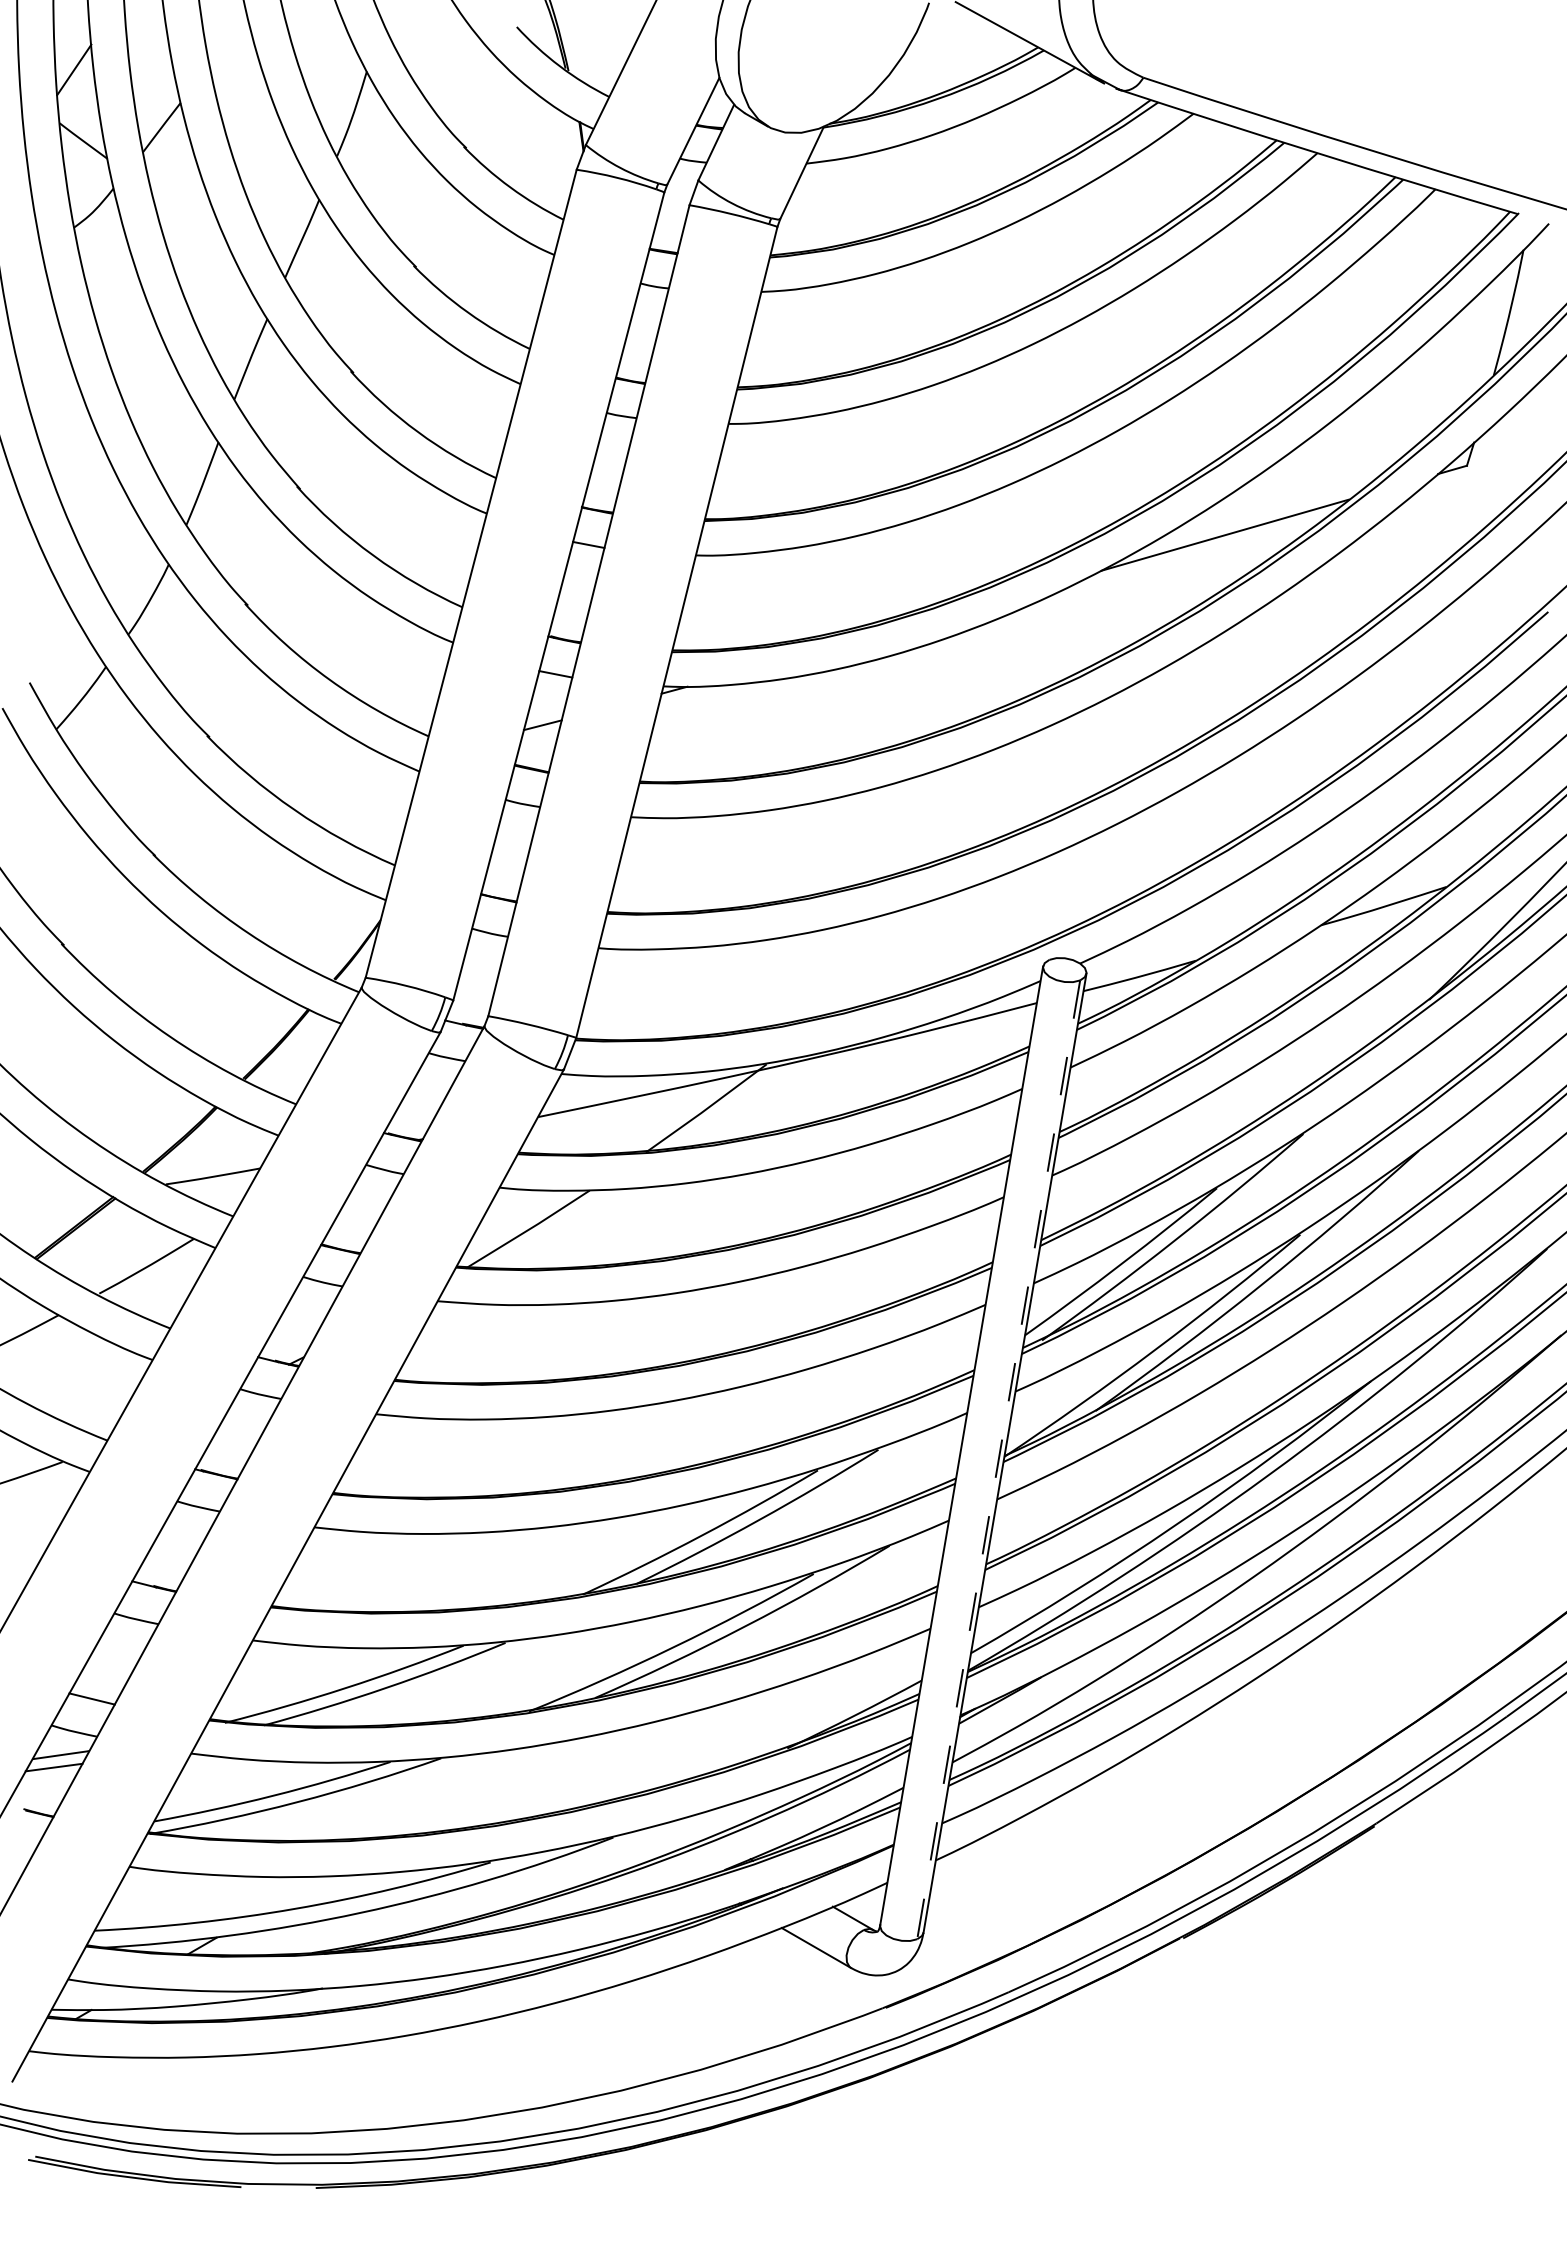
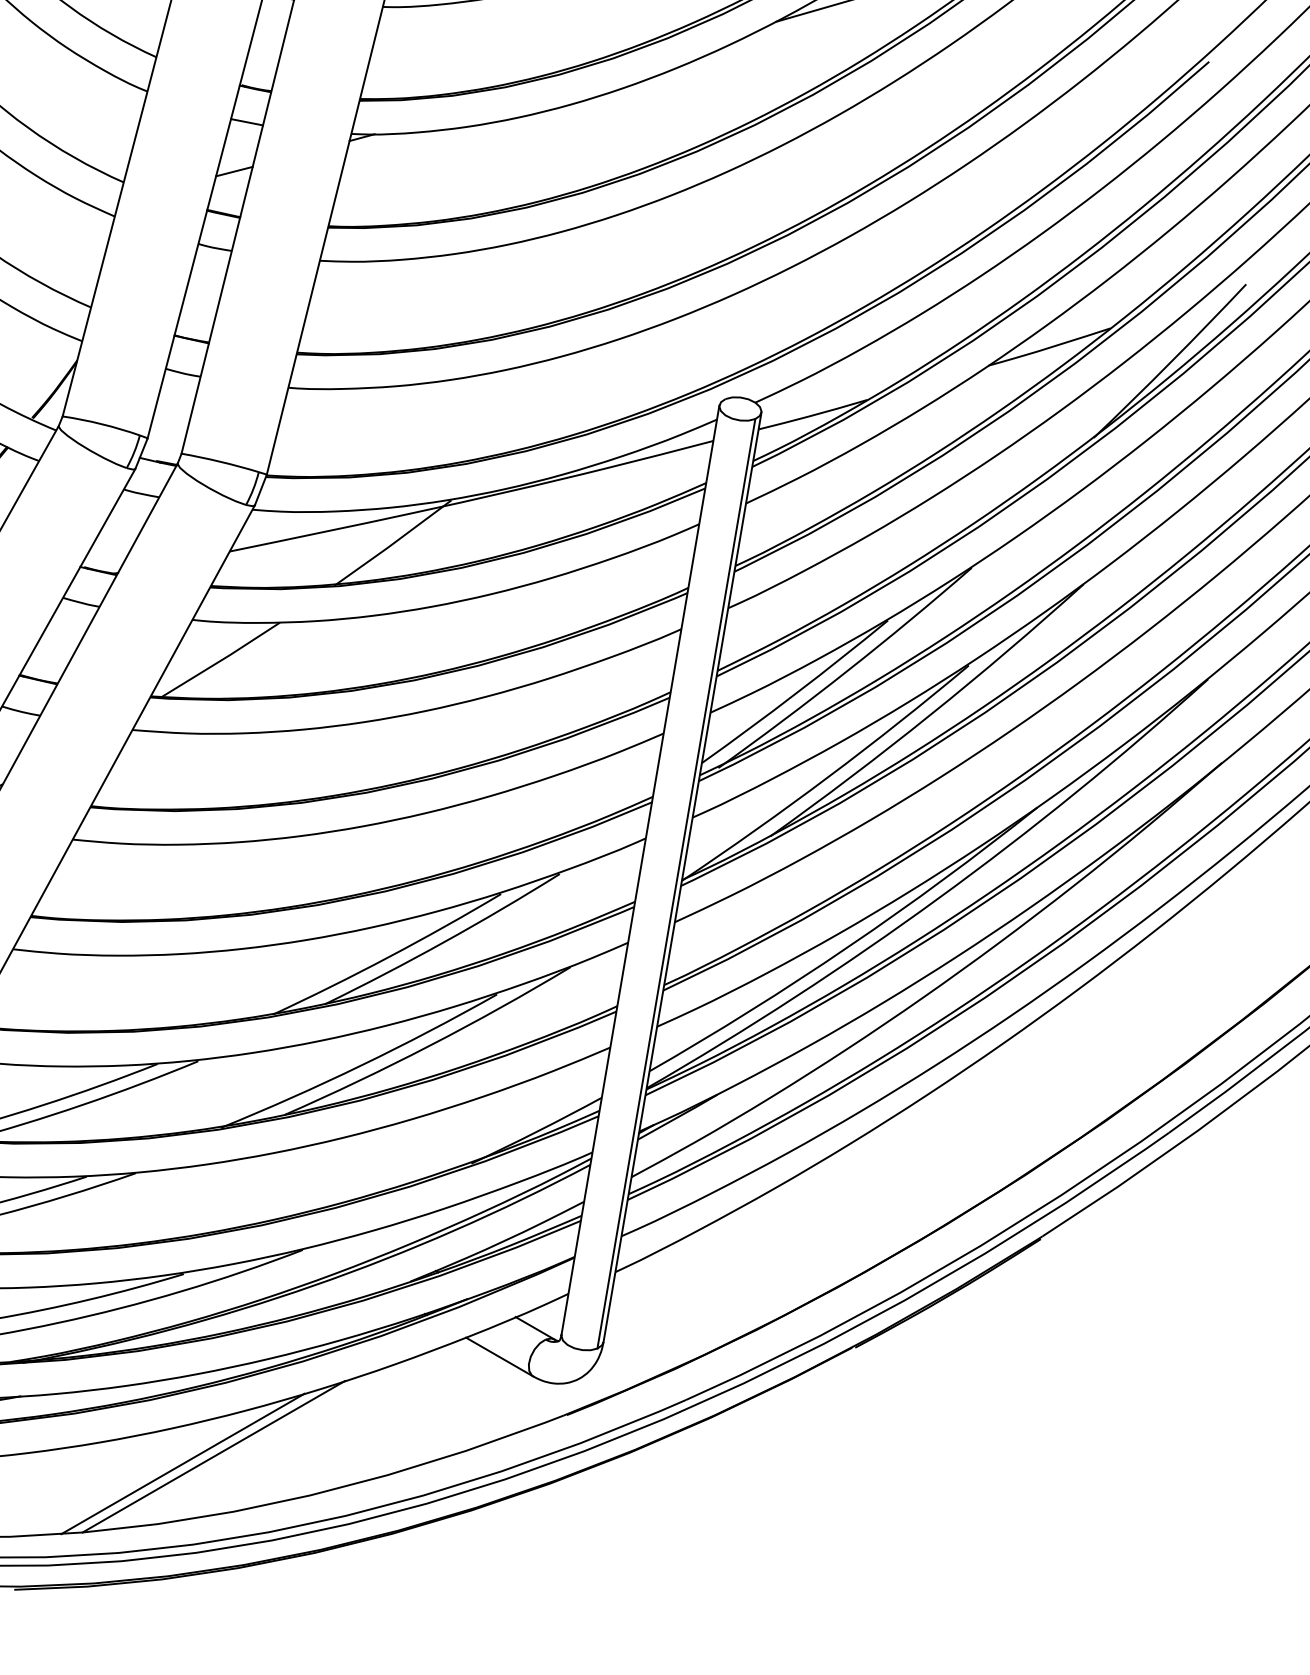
line: (998, 1460) -> (676, 884), dashed -> solid
line: (521, 2050) -> (213, 1456), added
line: (489, 2057) -> (182, 1463), added

